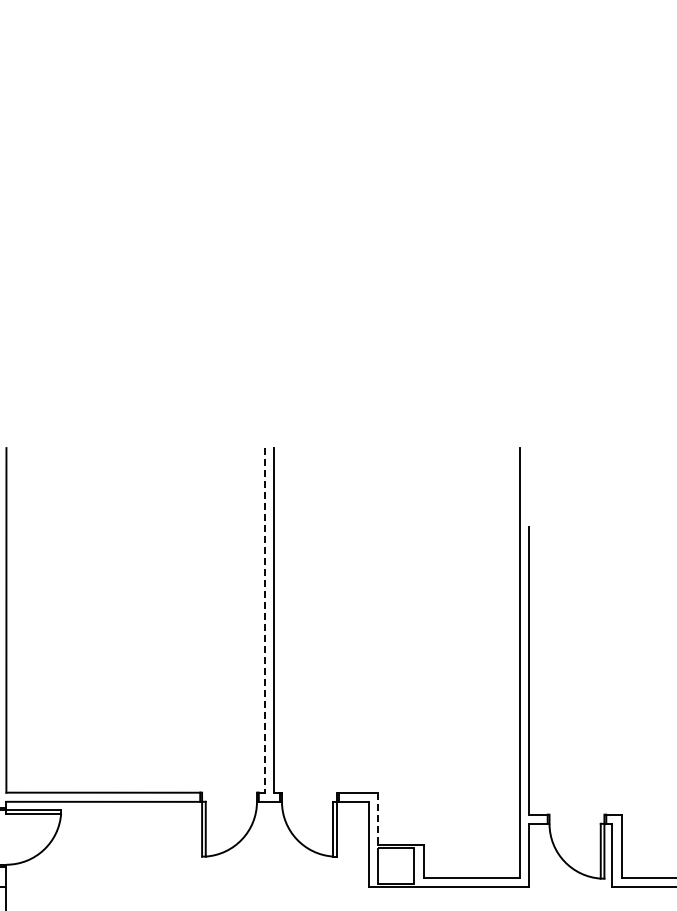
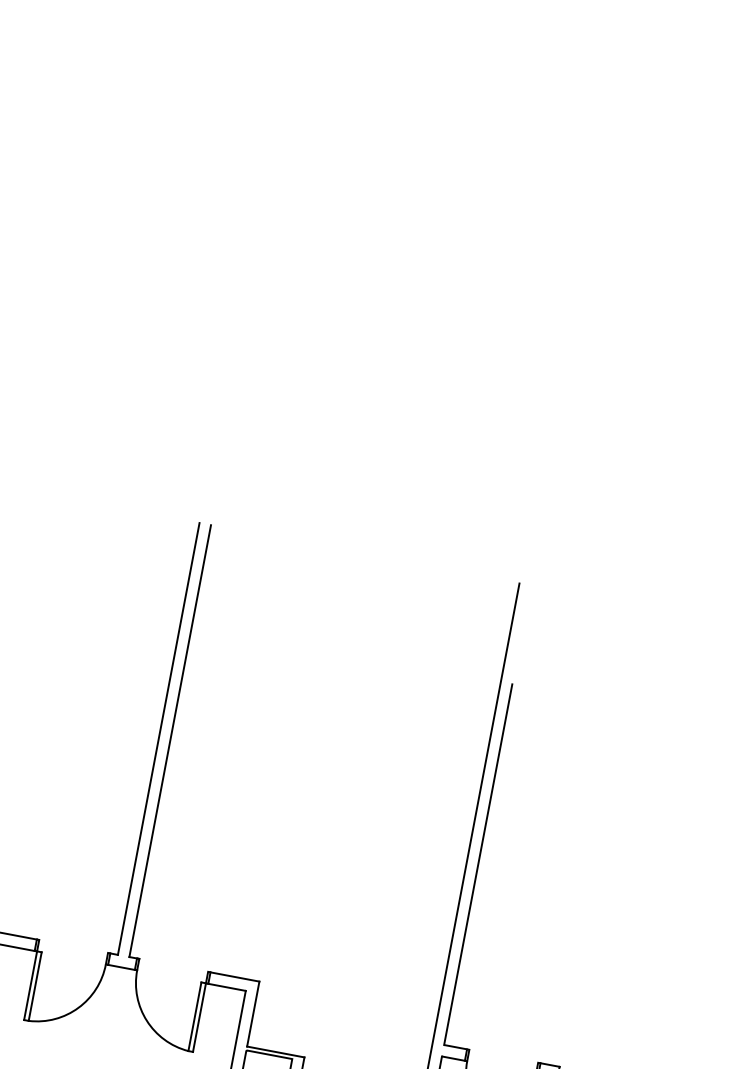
line: (264, 620) -> (158, 738), dashed -> solid
line: (377, 818) -> (252, 1013), dashed -> solid

